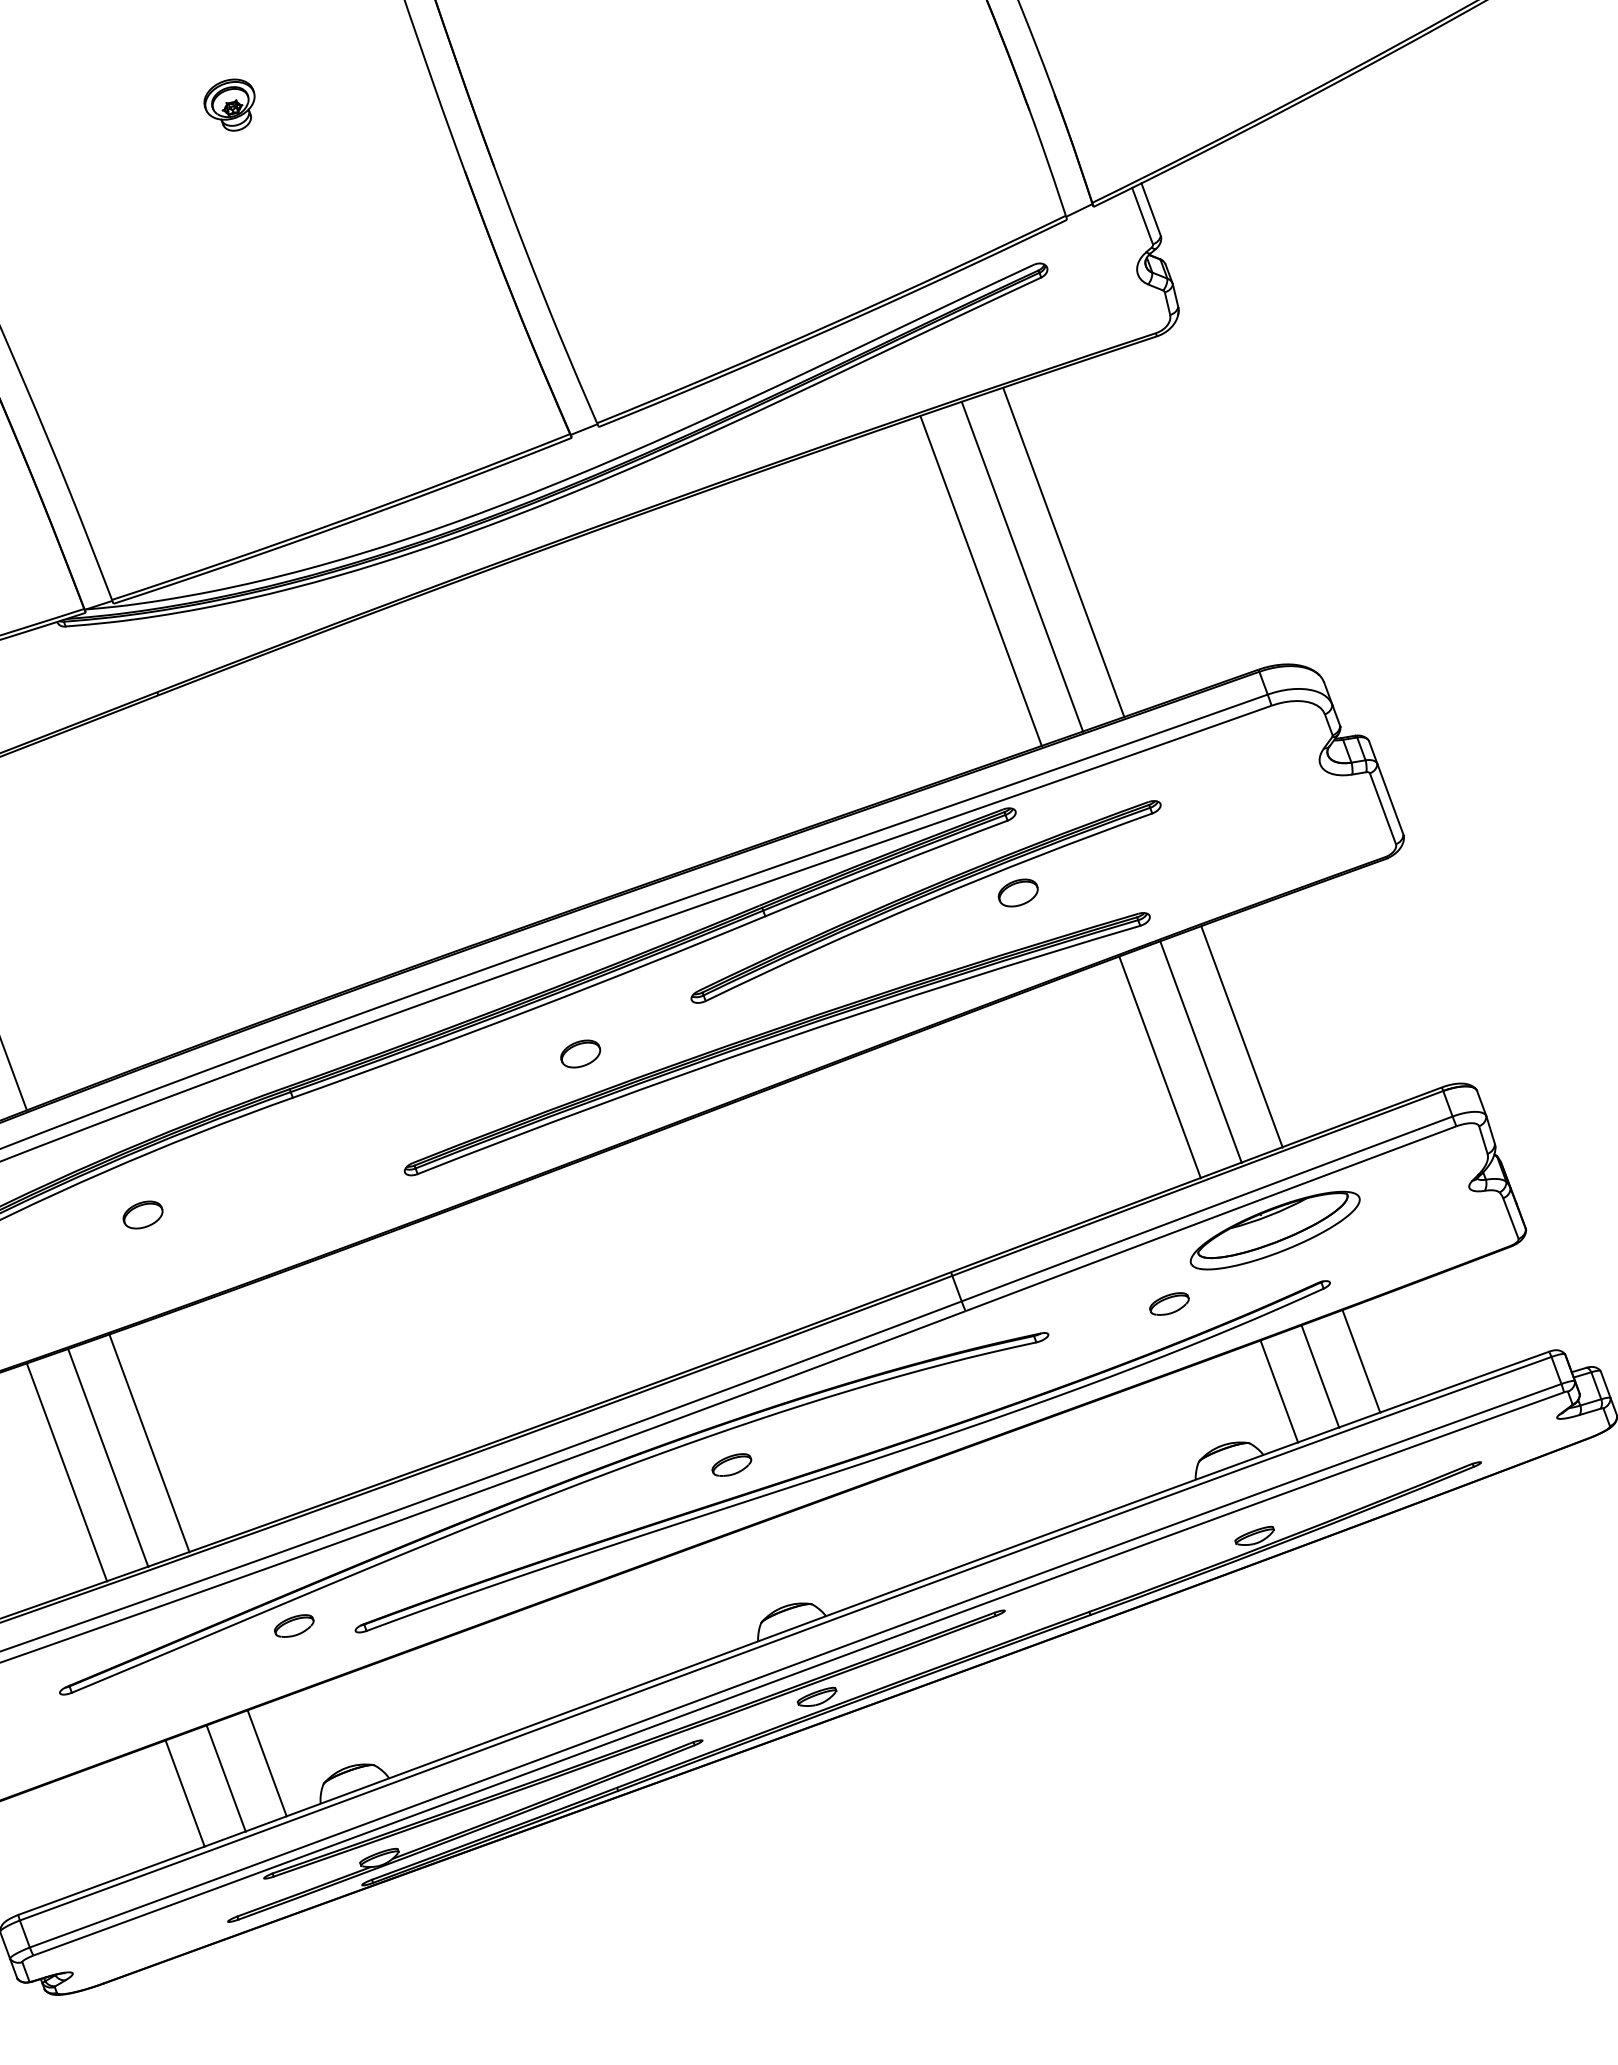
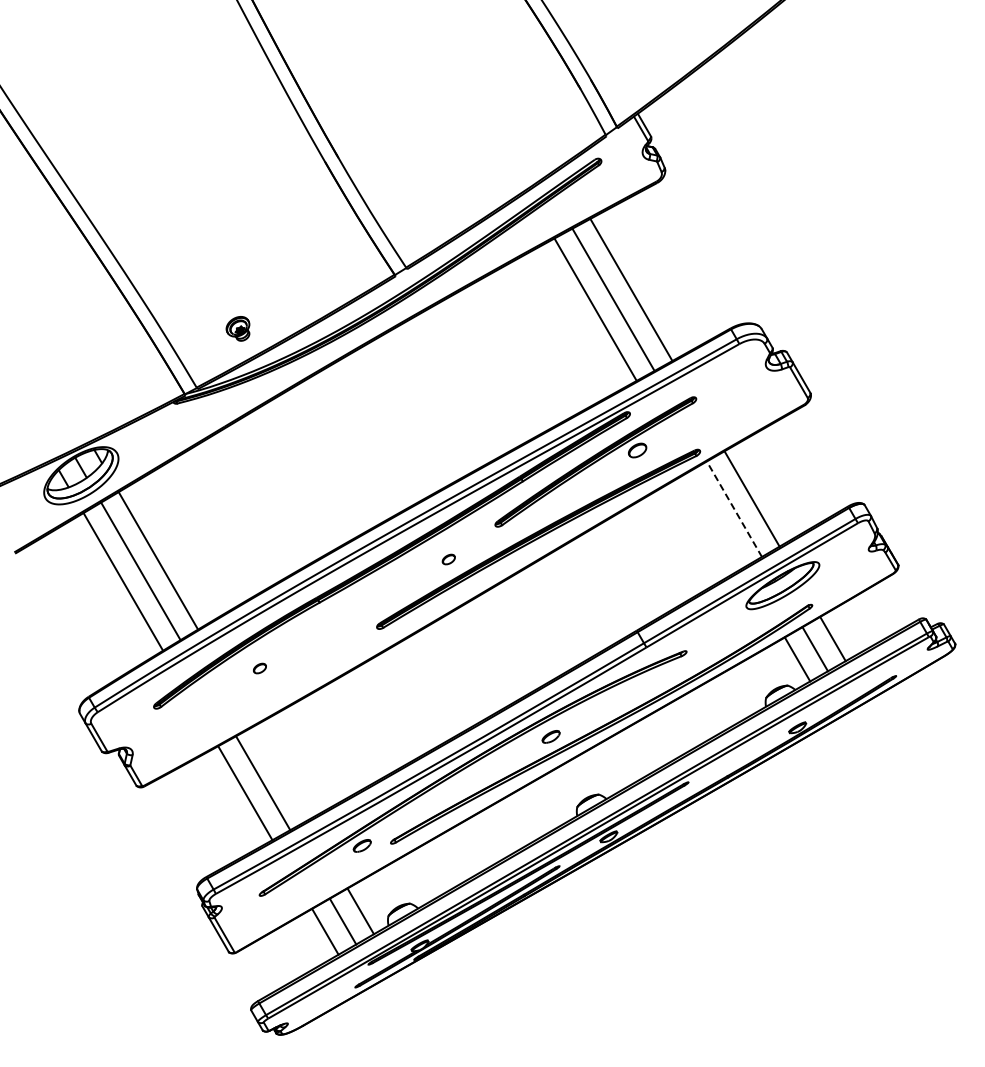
part: (227, 103) -> (237, 328), moved
line: (1201, 1050) -> (734, 508), solid -> dashed
part: (580, 1053) -> (448, 559), size x0.7
line: (1159, 1067) -> (716, 519), removed
part: (142, 1214) -> (259, 668), size x0.7
part: (1168, 1302) -> (739, 627), removed
line: (148, 1443) -> (280, 773), removed

